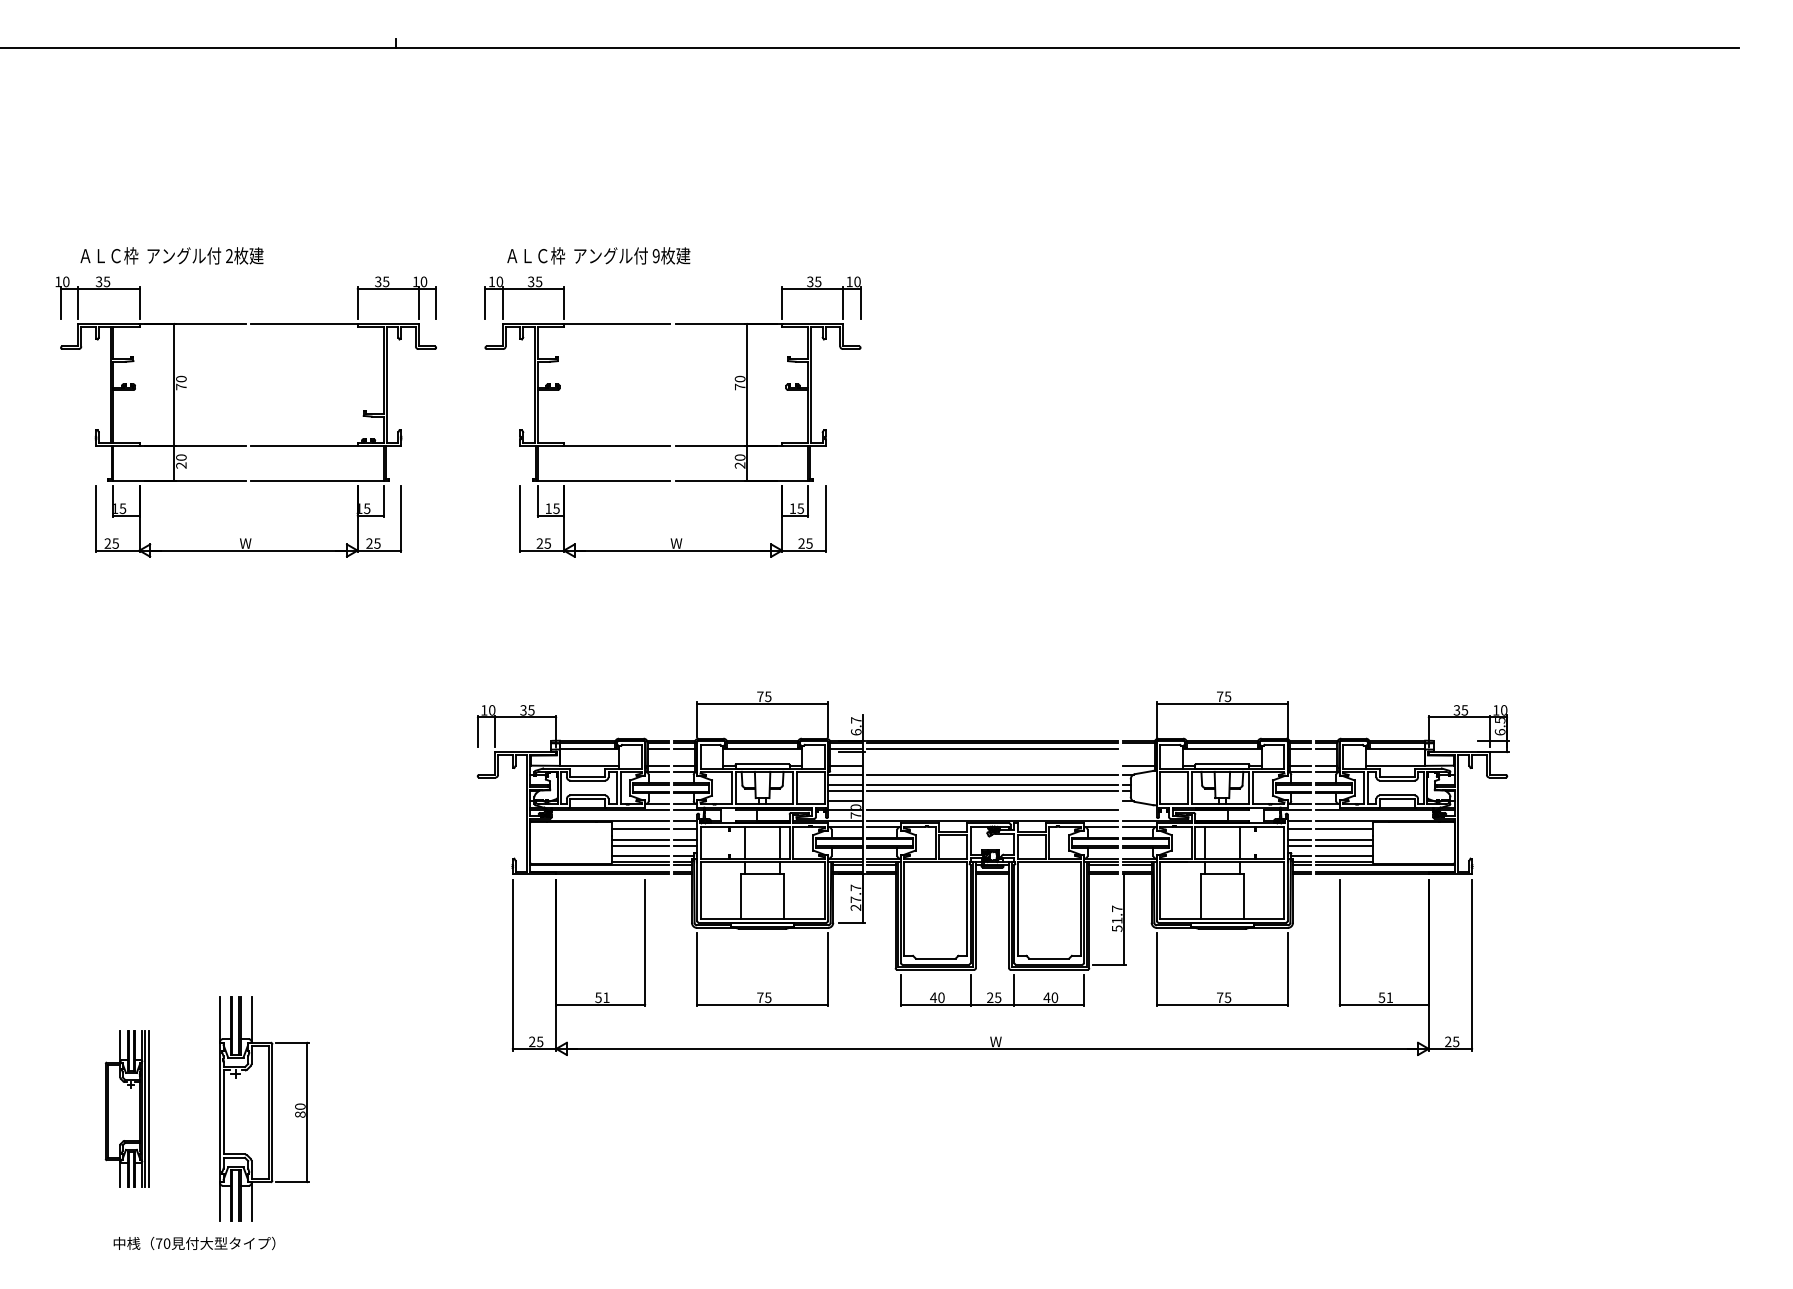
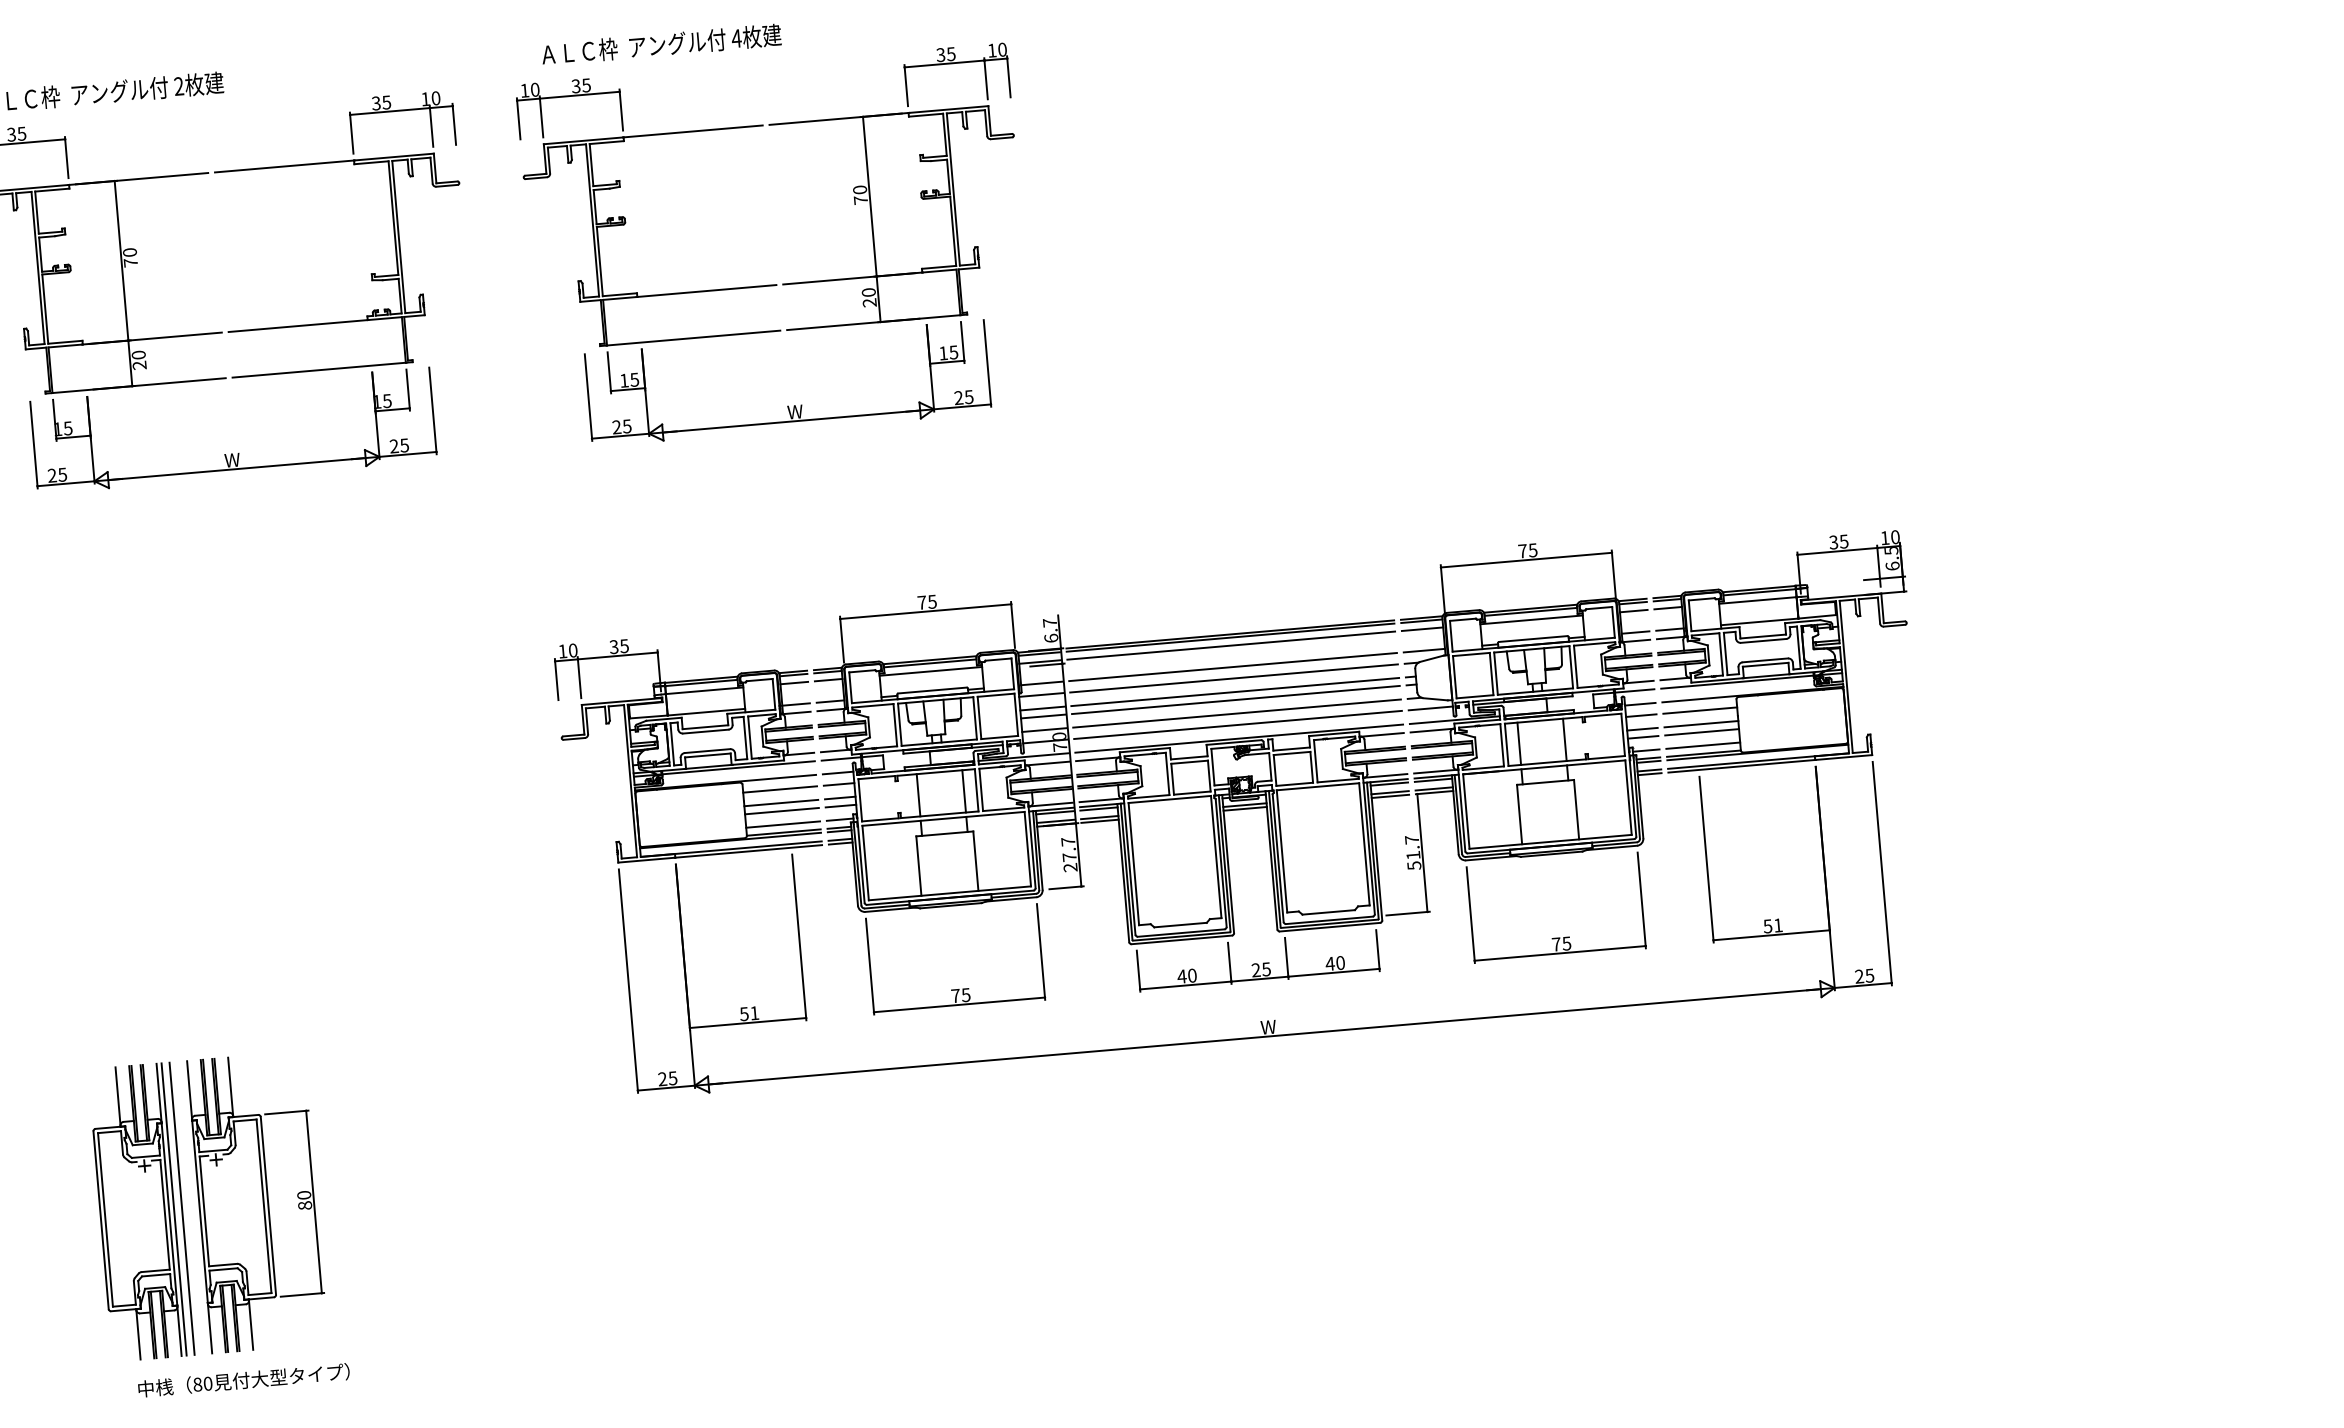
text: (655, 256) -> (735, 39), 9 -> 4
line: (1138, 749) -> (1422, 629), added
line: (992, 765) -> (1233, 666), added
line: (992, 801) -> (1237, 713), added
line: (1139, 810) -> (1430, 708), added
part: (127, 1108) -> (141, 1211), size x1.43
part: (264, 1108) -> (257, 1201), moved
text: (159, 1243) -> (198, 1384), 70 -> 80

